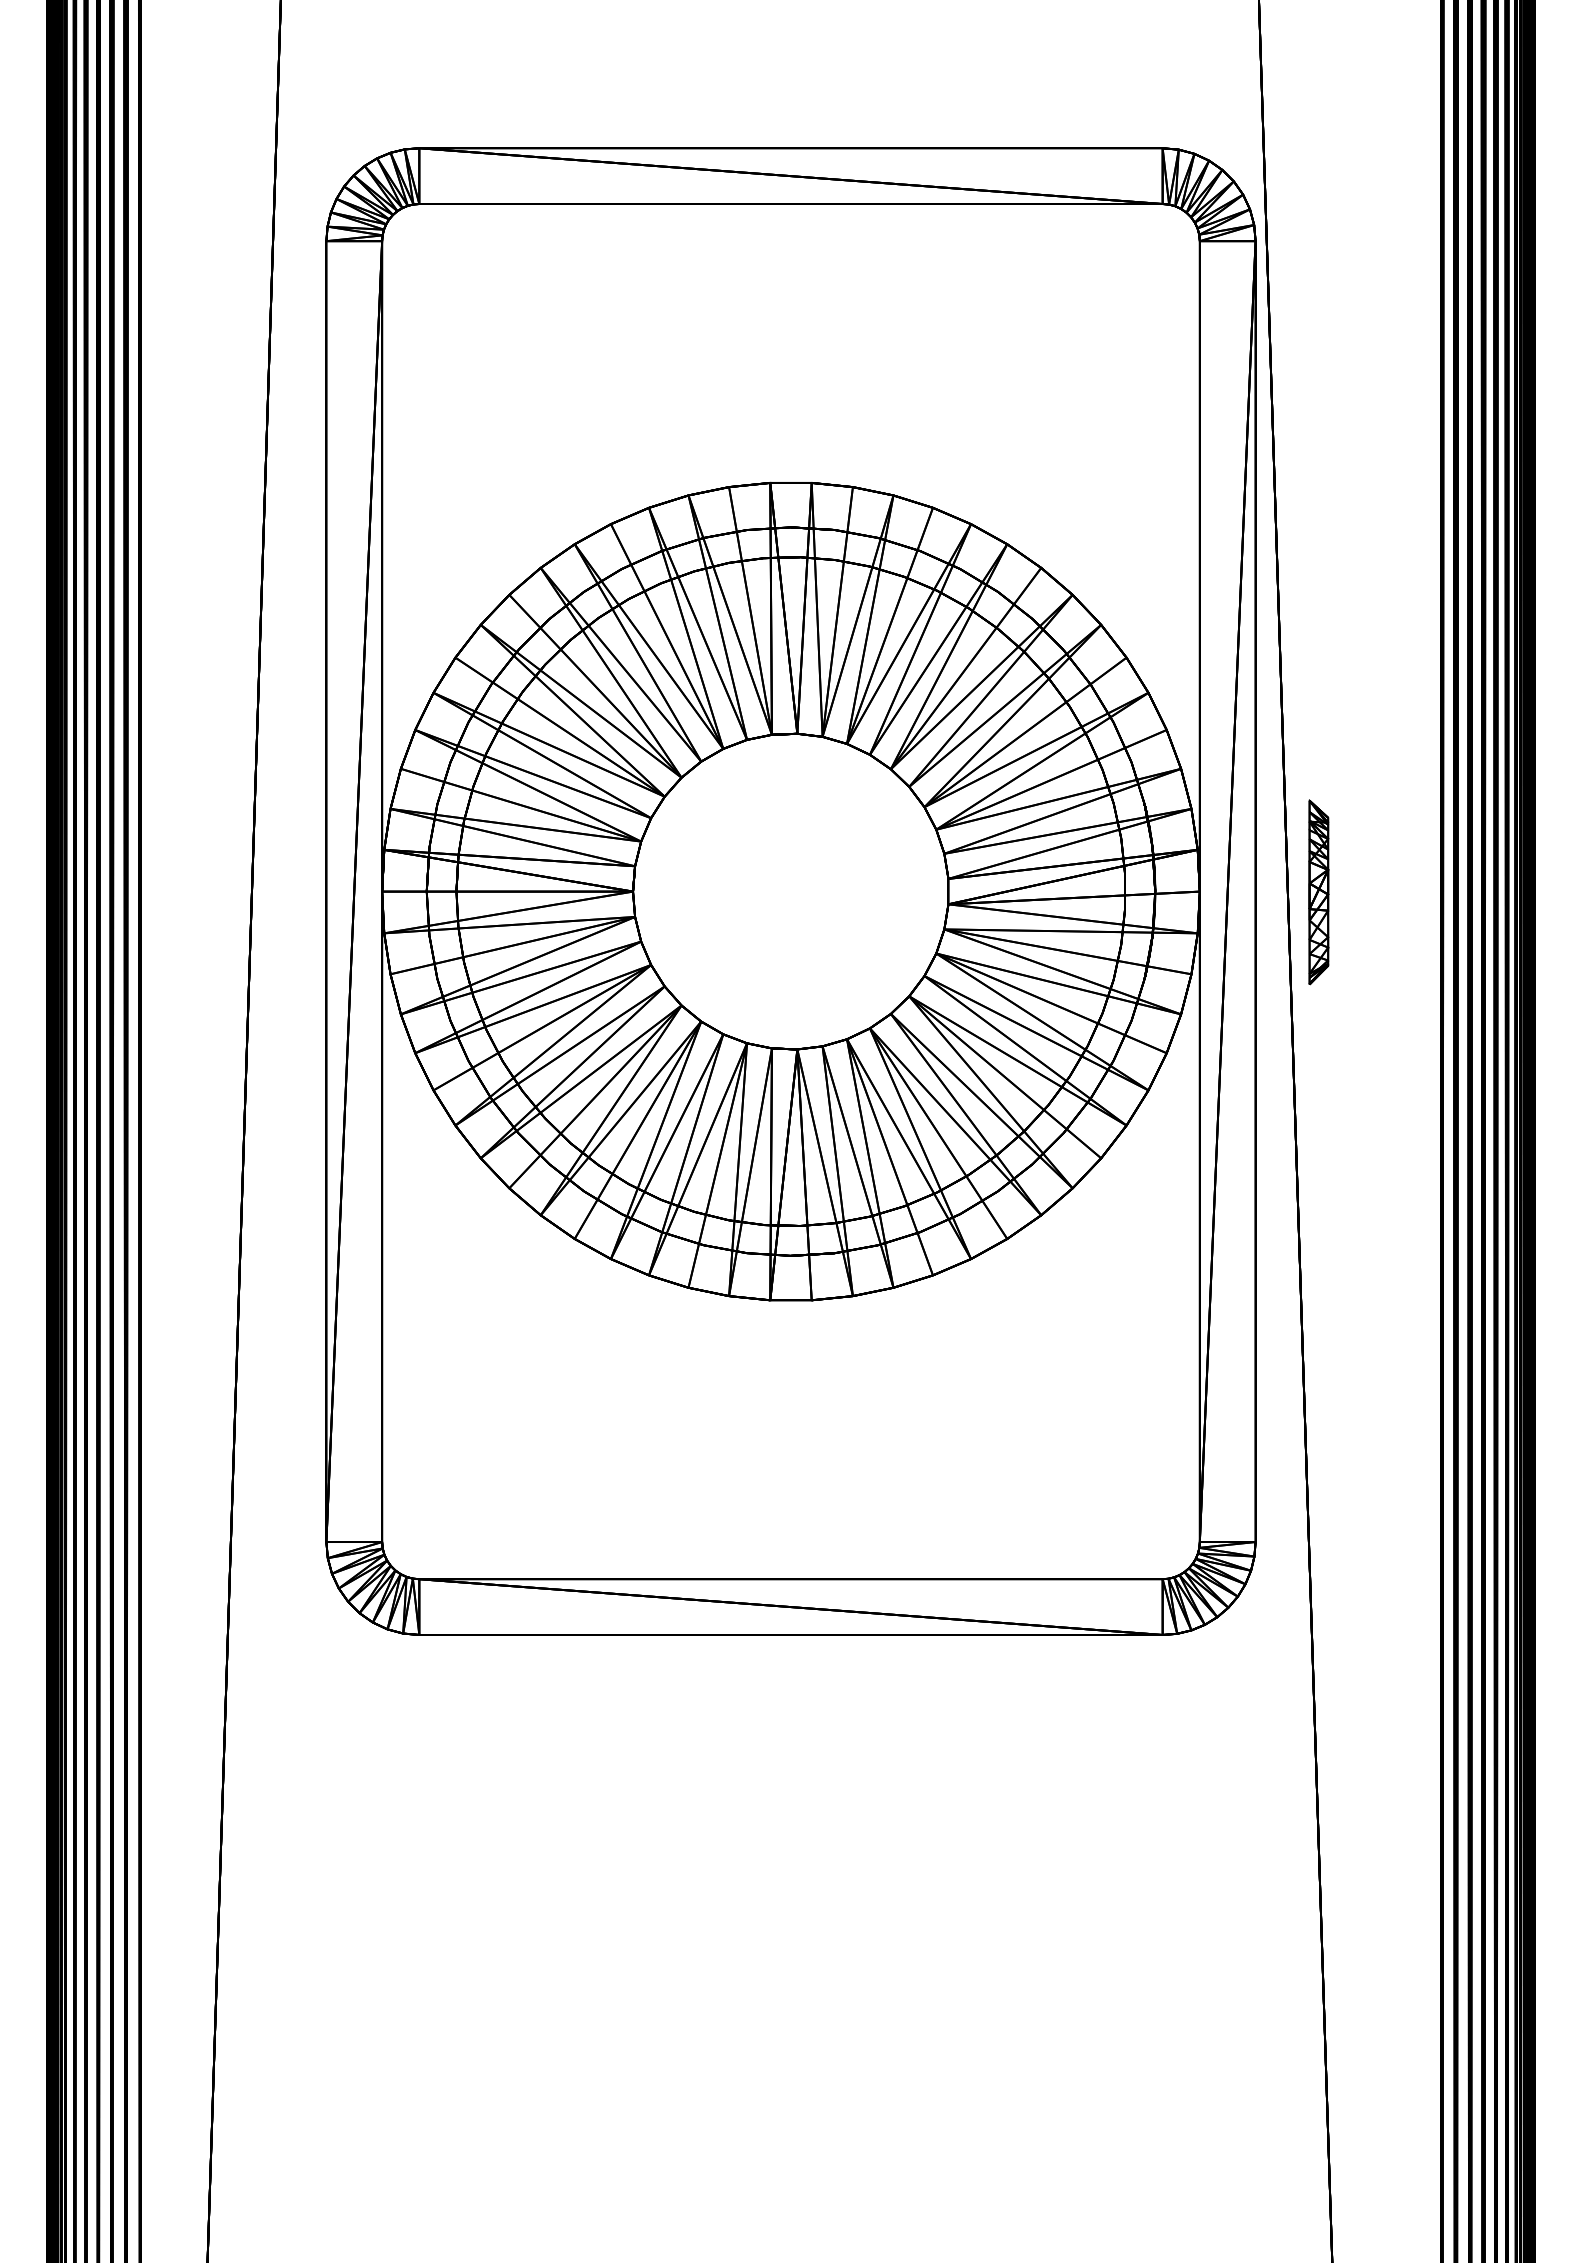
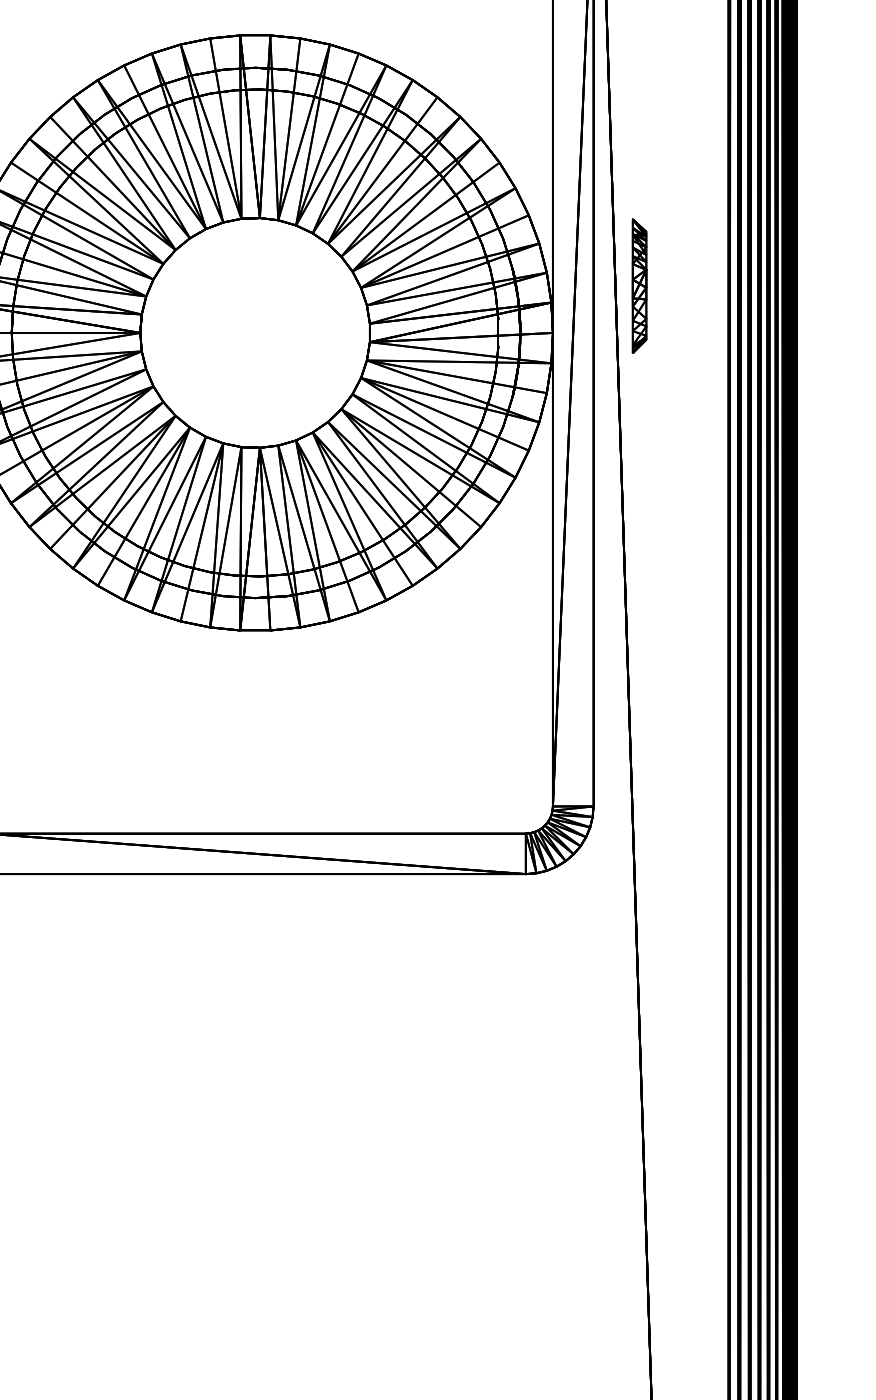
part: (1318, 892) -> (639, 286), moved

